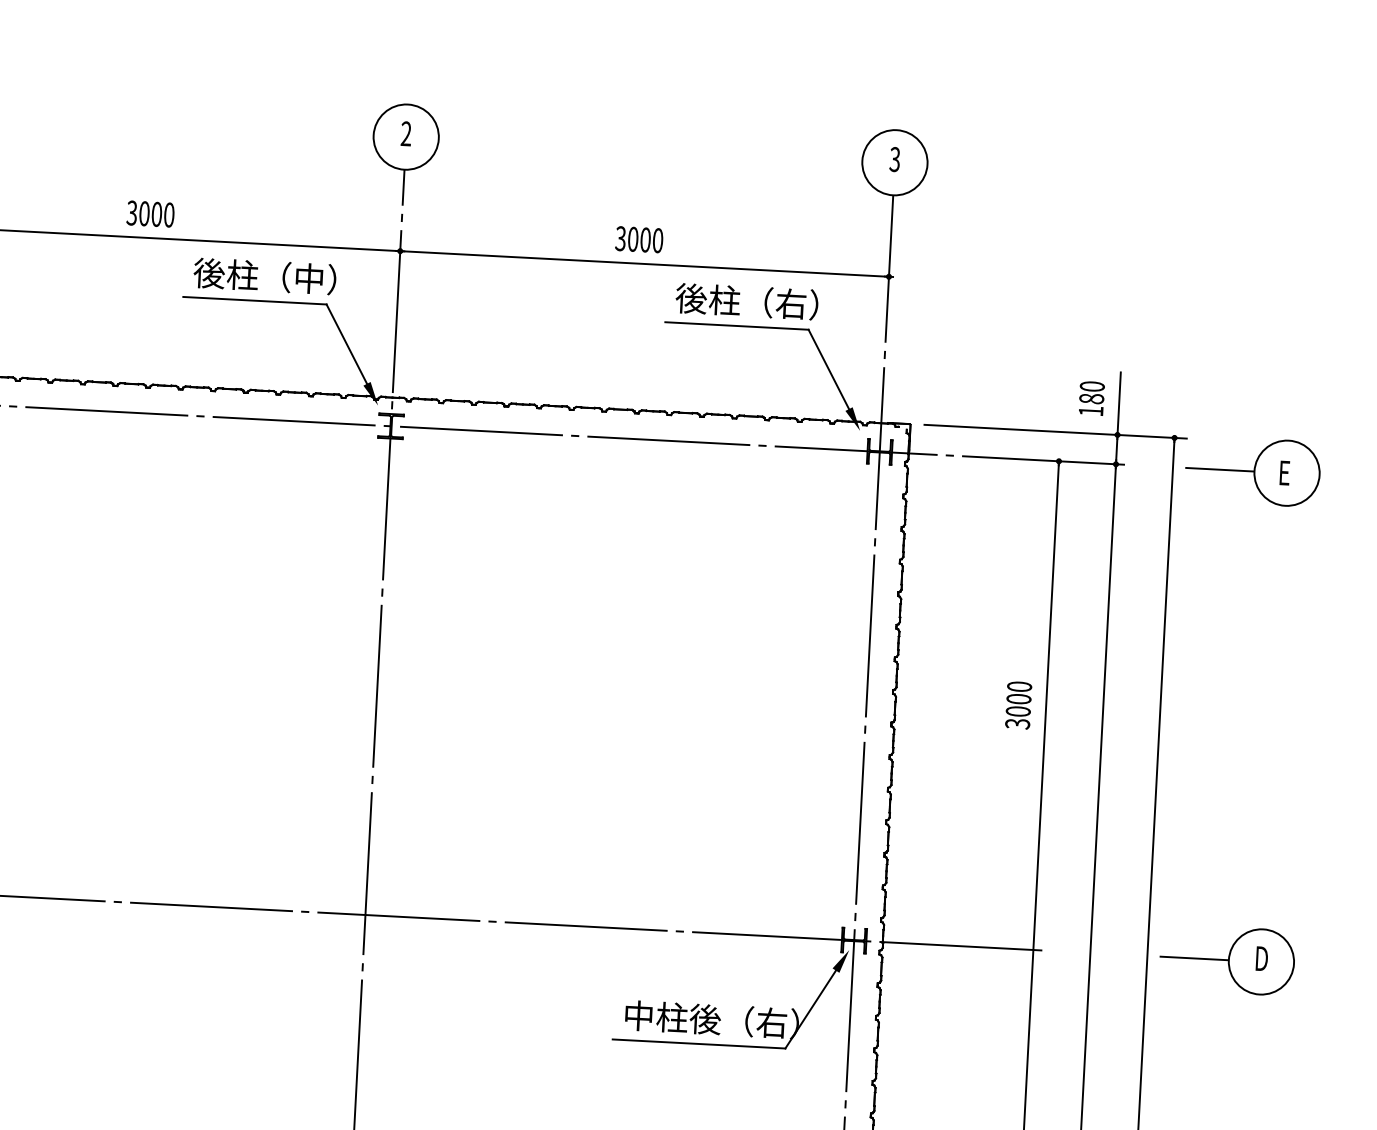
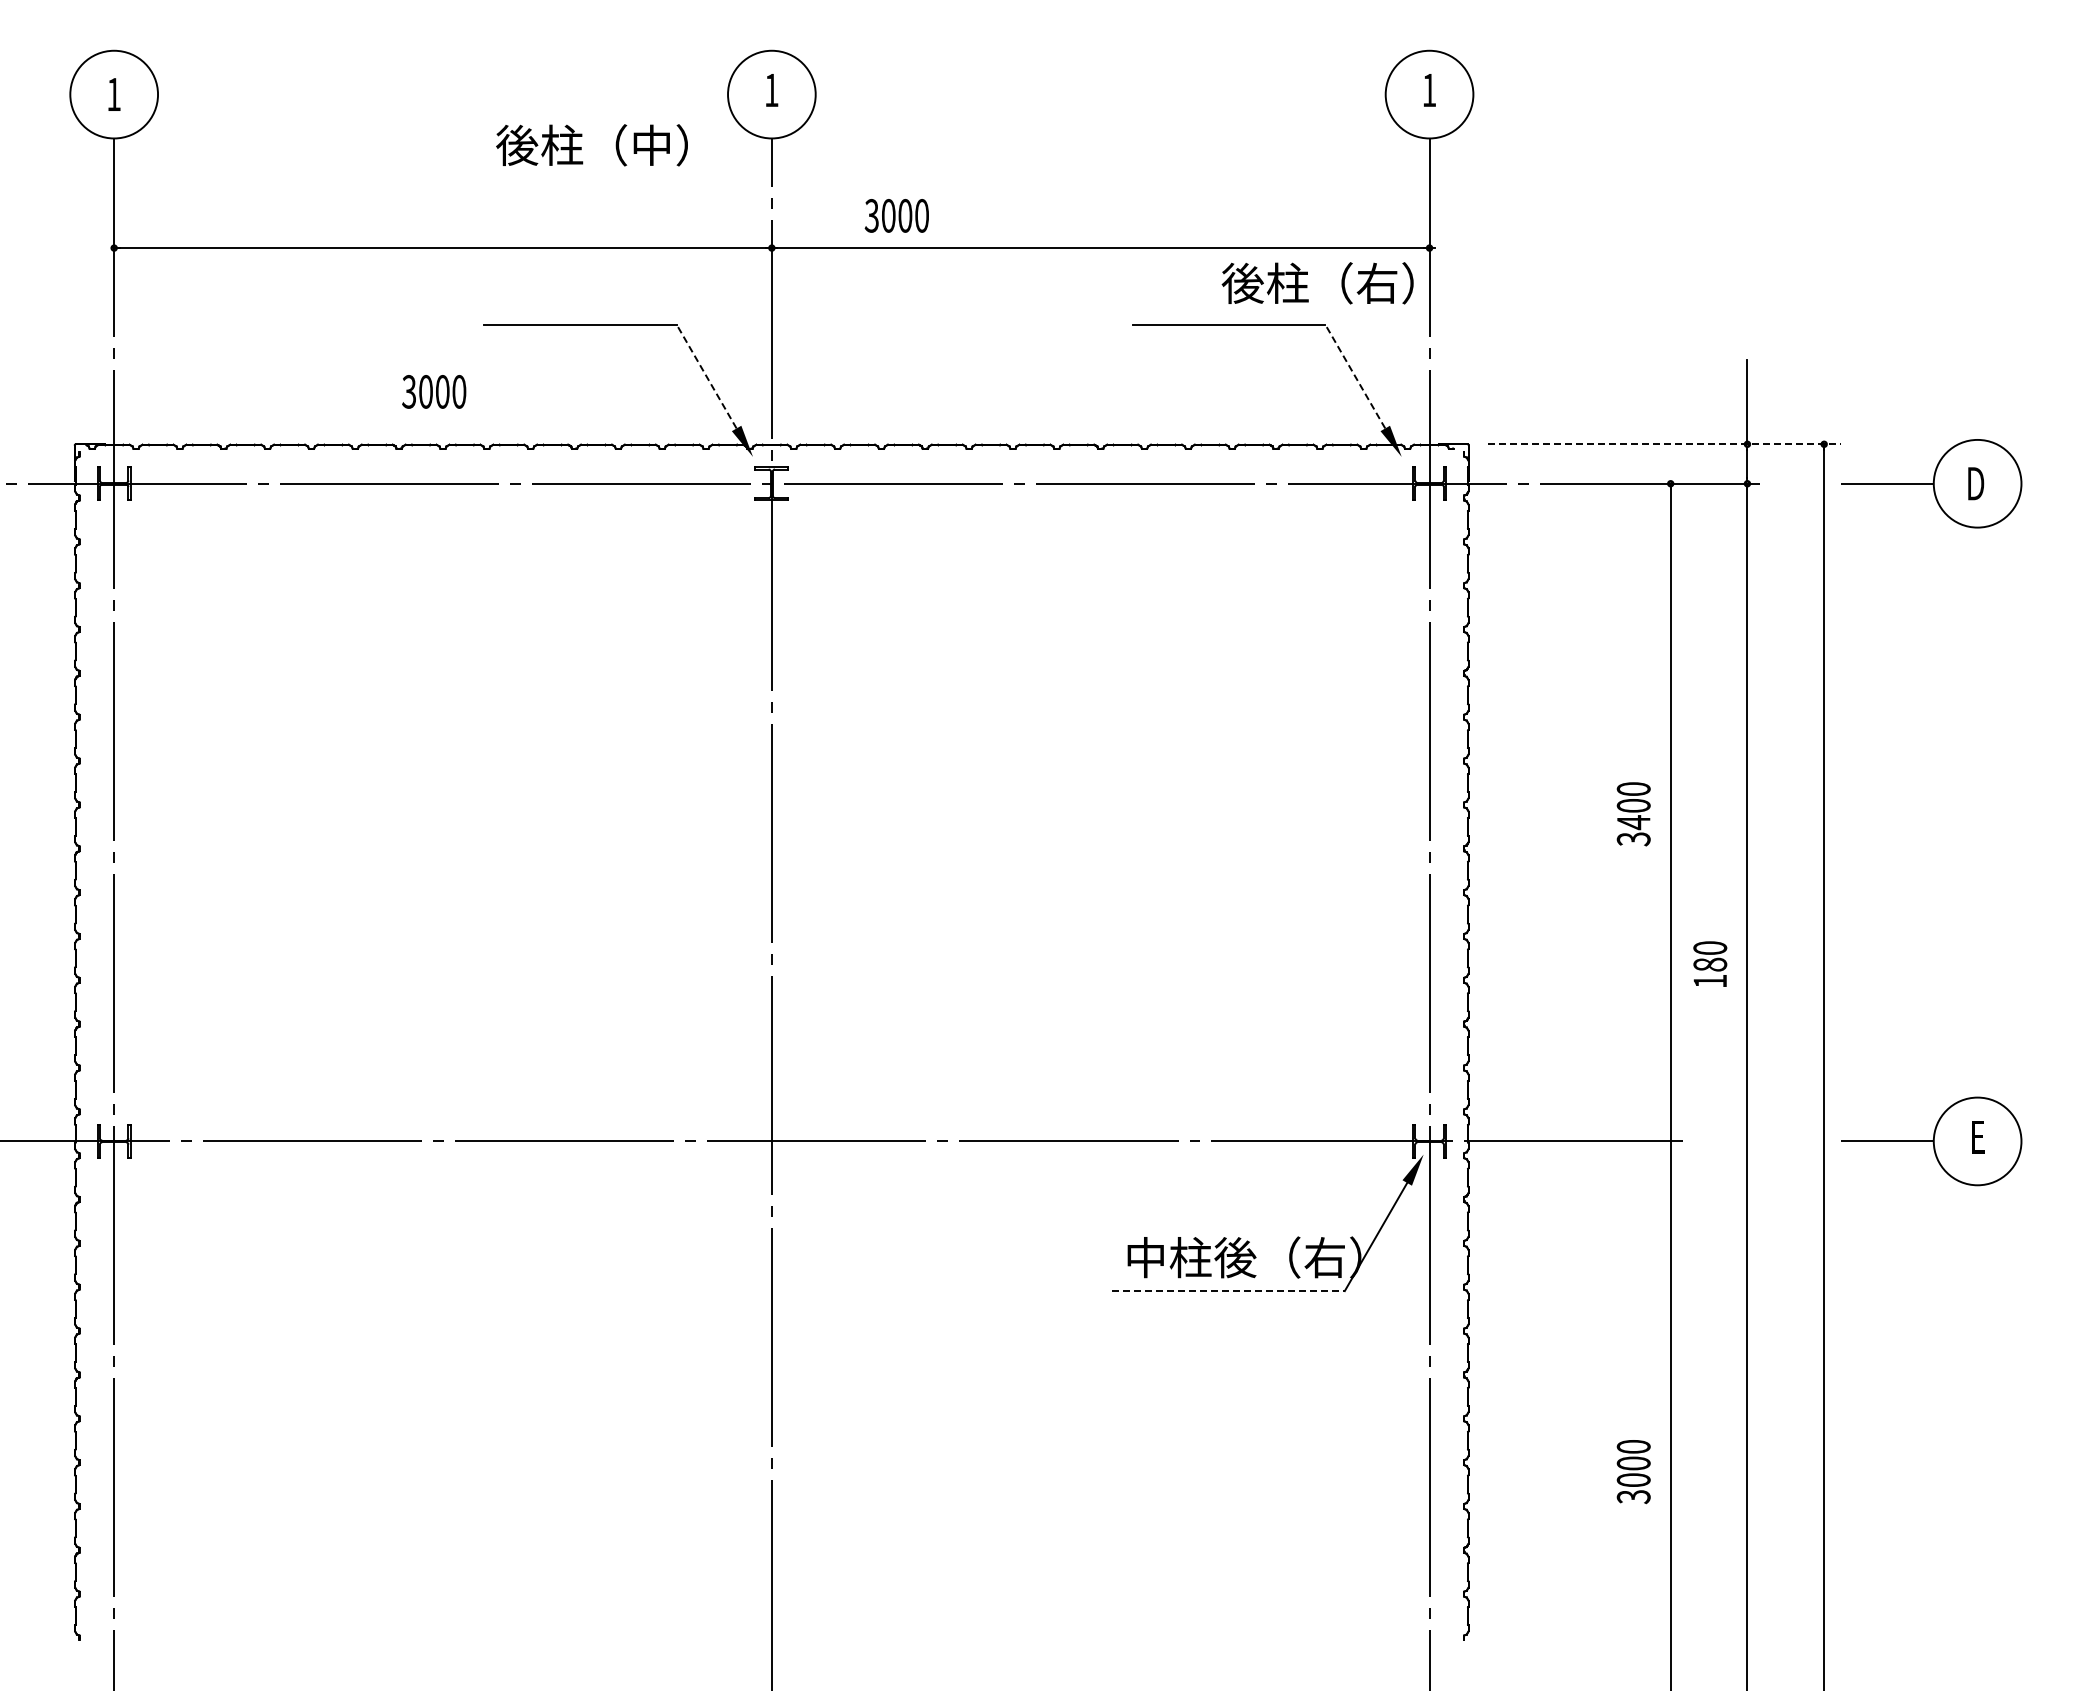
text: (406, 133) -> (771, 89), 2 -> 1
text: (895, 159) -> (1429, 90), 3 -> 1
text: (150, 213) -> (434, 391), moved
text: (639, 239) -> (896, 215), moved
text: (264, 276) -> (591, 145), moved
text: (746, 301) -> (1317, 283), moved
line: (346, 344) -> (706, 376), solid -> dashed
line: (828, 369) -> (1355, 376), solid -> dashed
text: (1091, 398) -> (1710, 963), moved
line: (1055, 431) -> (1664, 444), solid -> dashed
text: (1286, 473) -> (1976, 483), E -> D
text: (1018, 711) -> (1633, 822), 3000 -> 3400
text: (1262, 958) -> (1978, 1136), D -> E
line: (699, 1044) -> (1229, 1291), solid -> dashed

